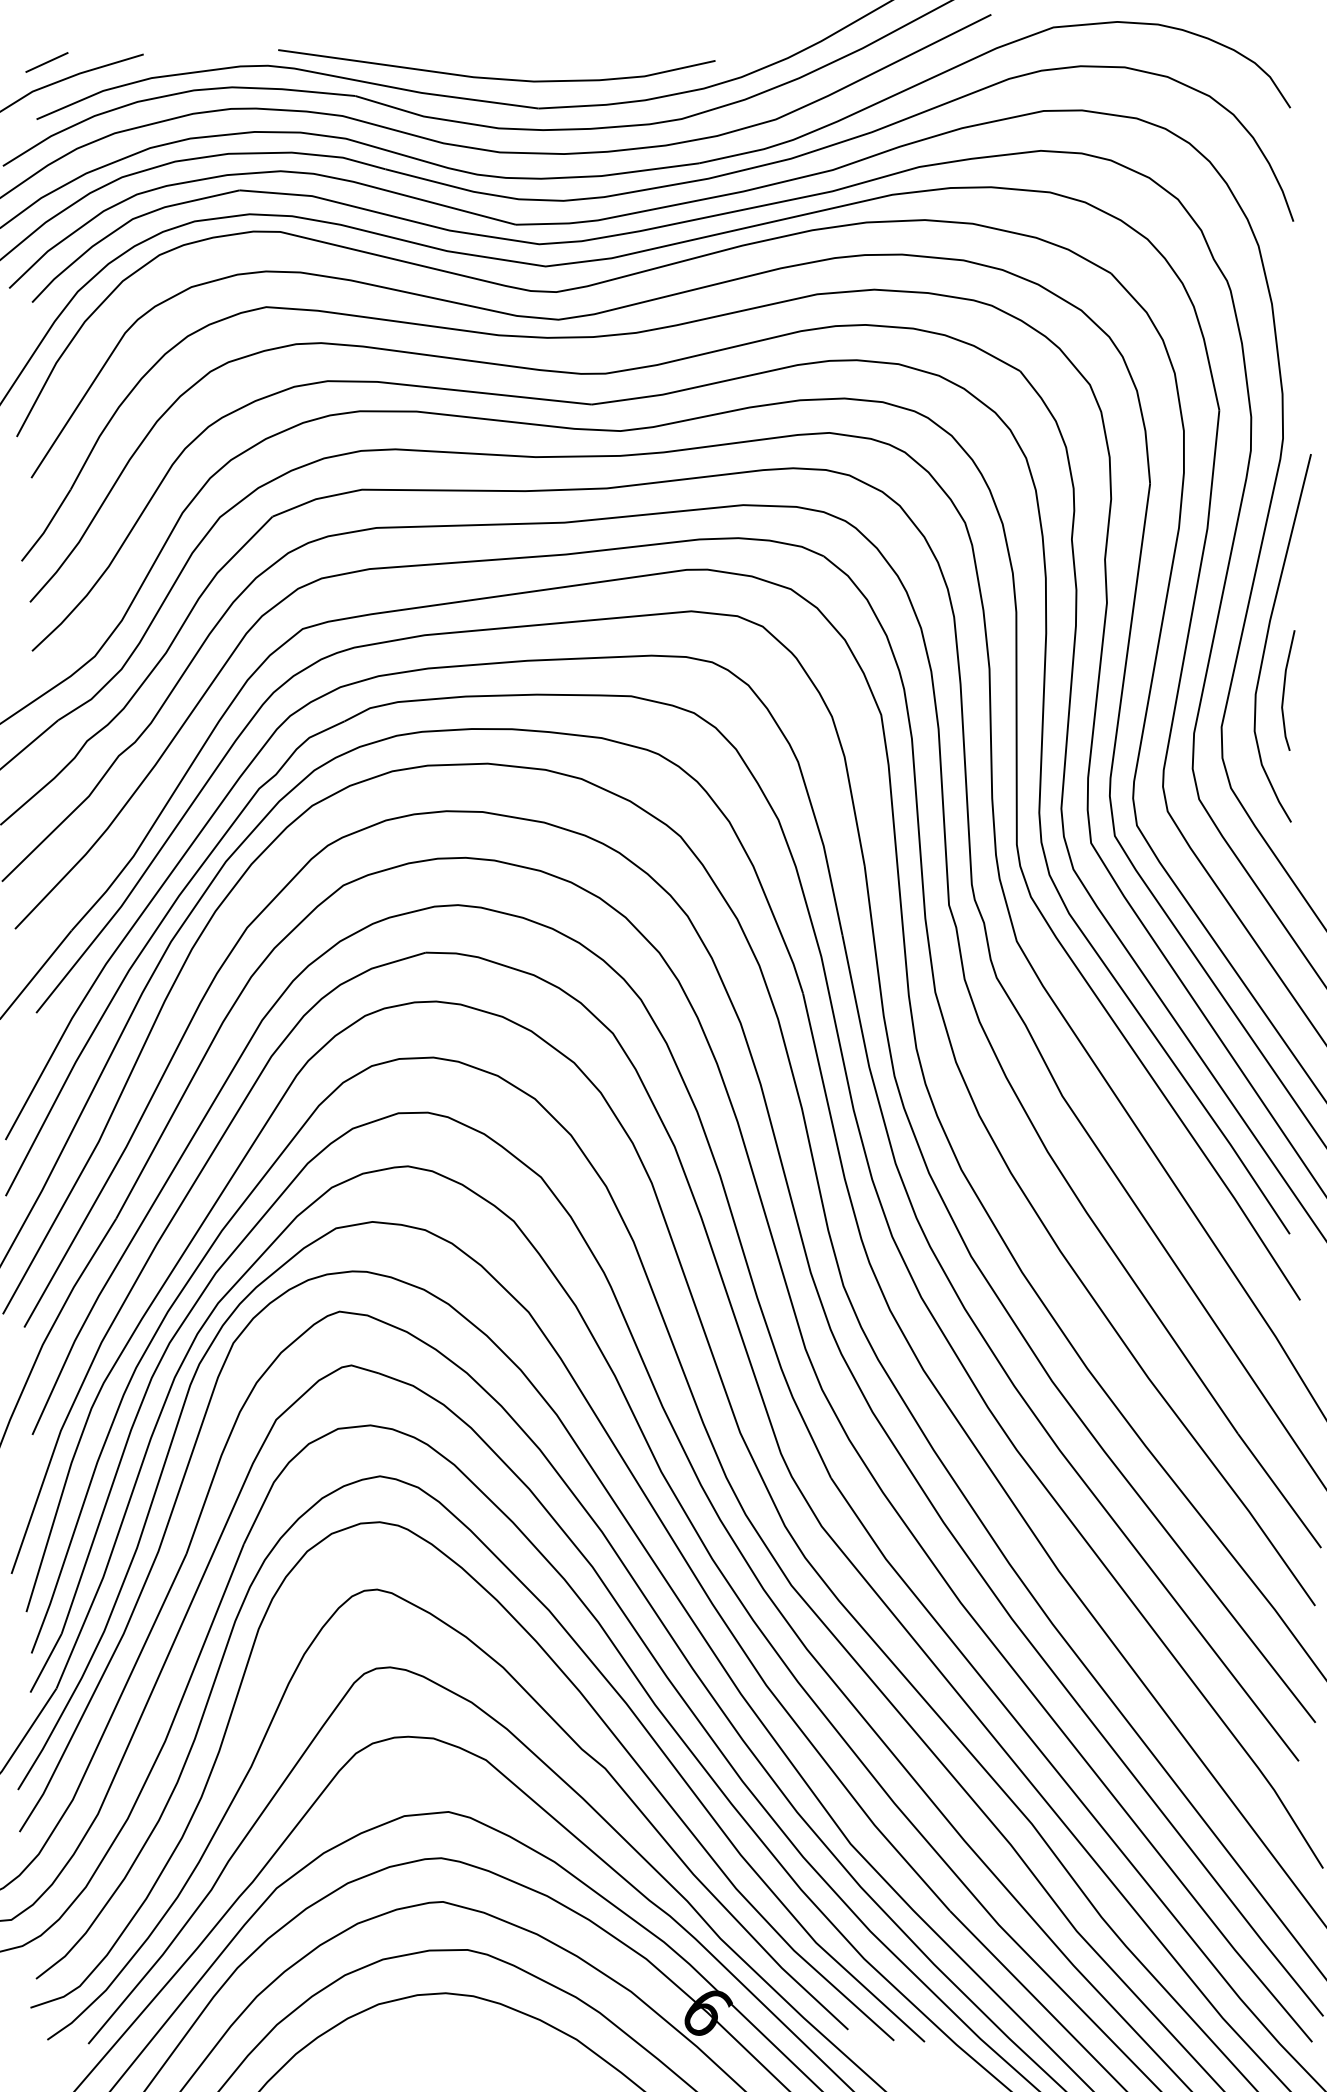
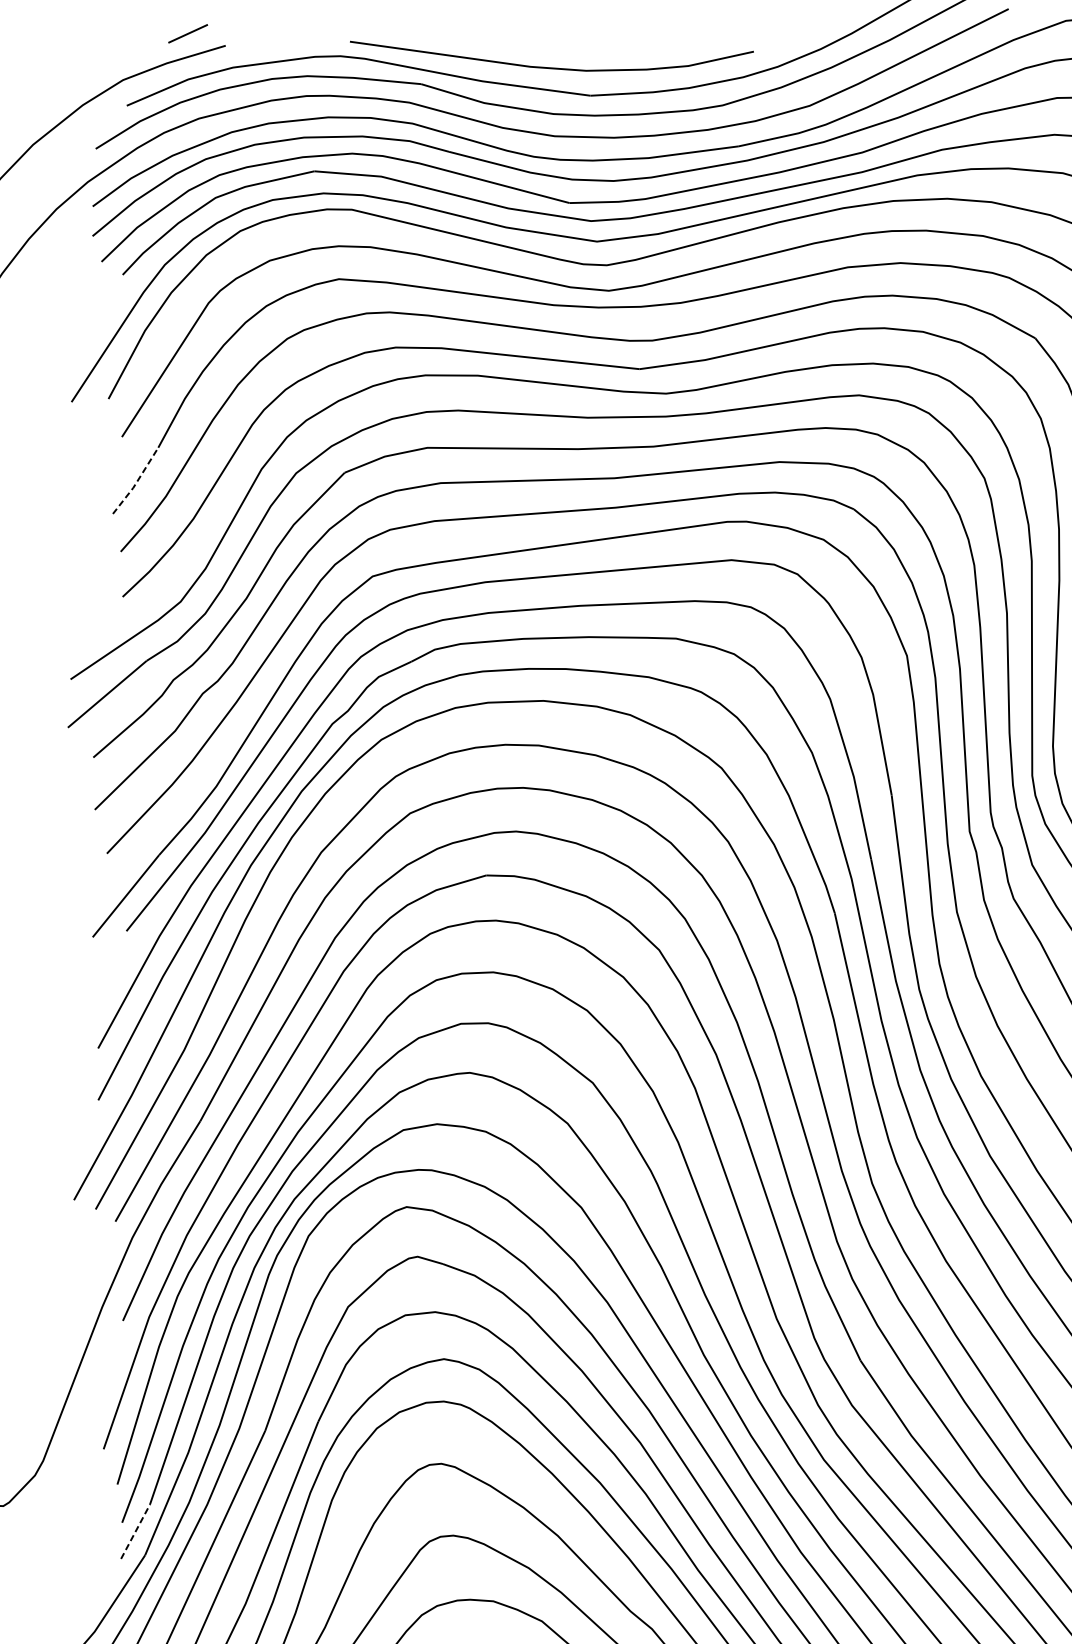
line: (46, 62) -> (187, 33), moved
line: (47, 526) -> (136, 481), solid -> dashed
line: (46, 1662) -> (135, 1531), solid -> dashed

